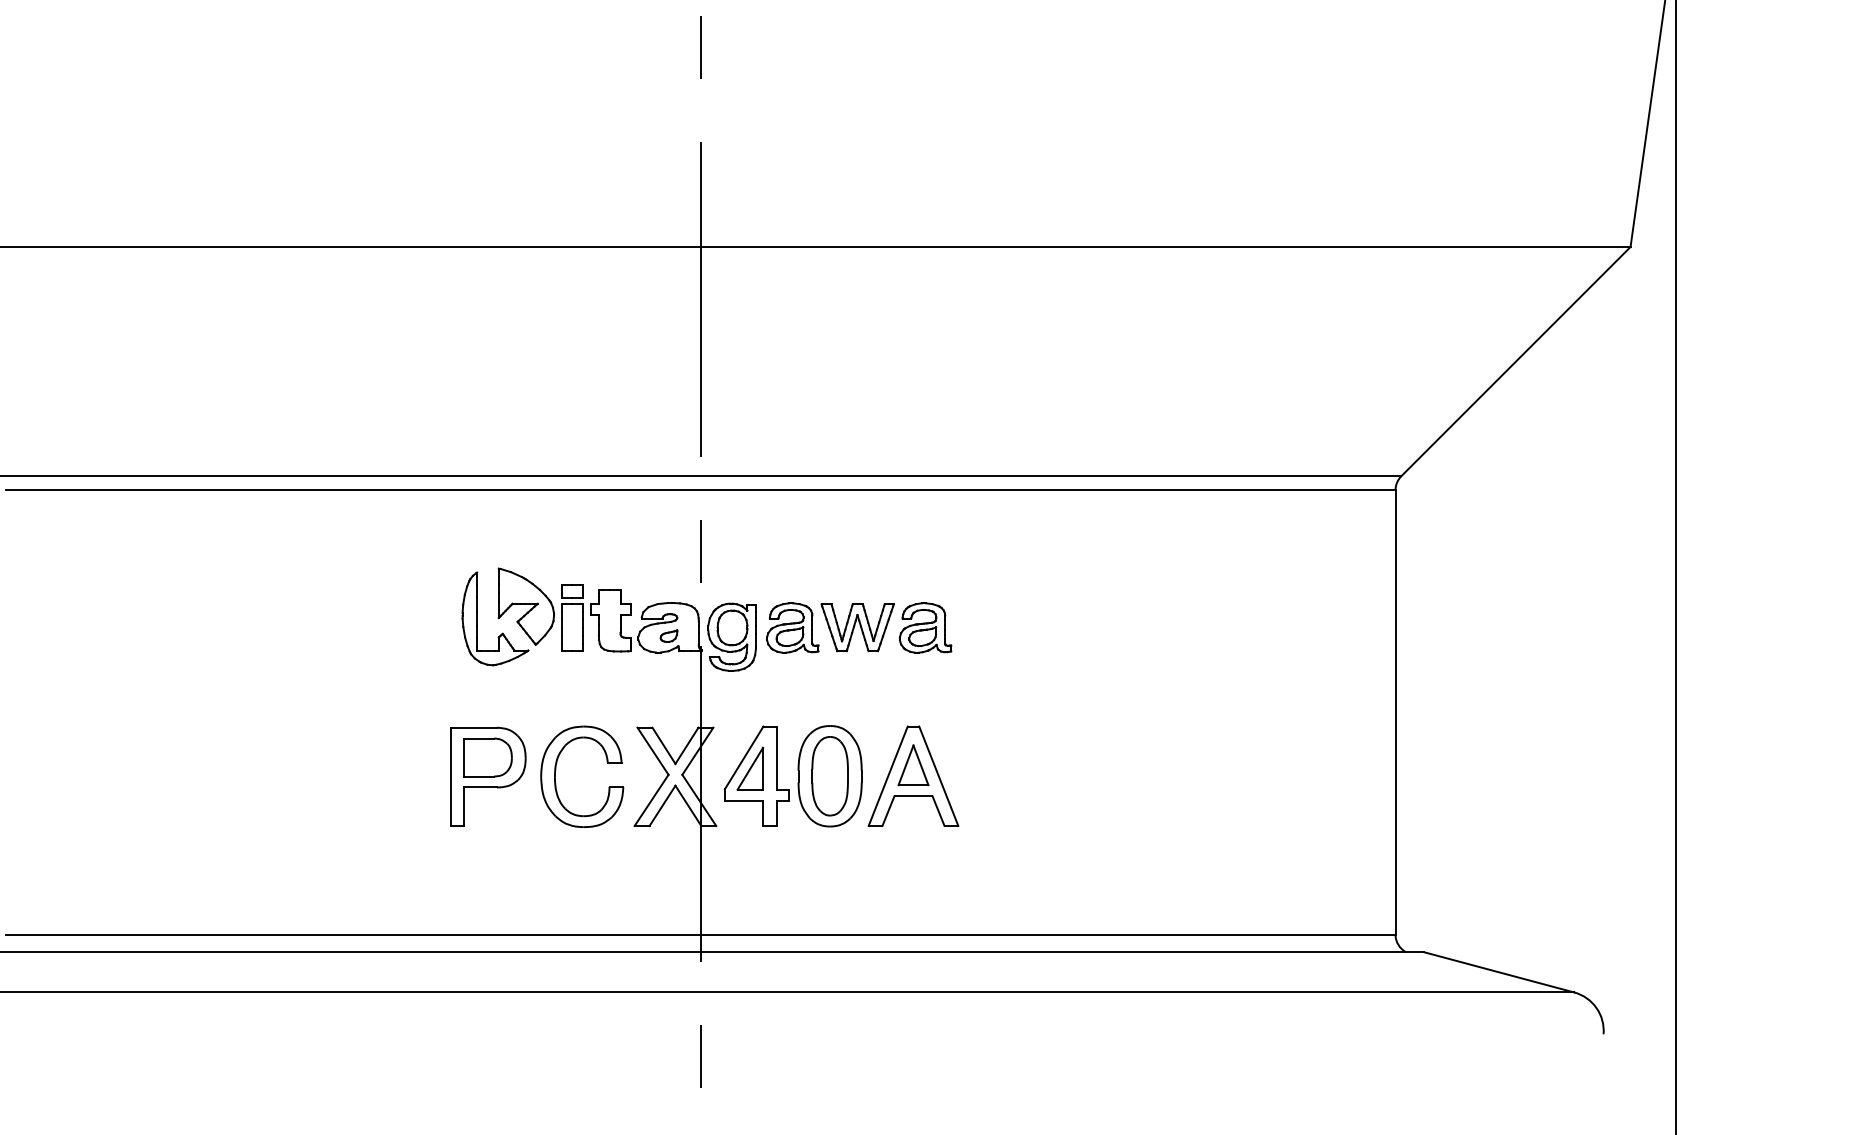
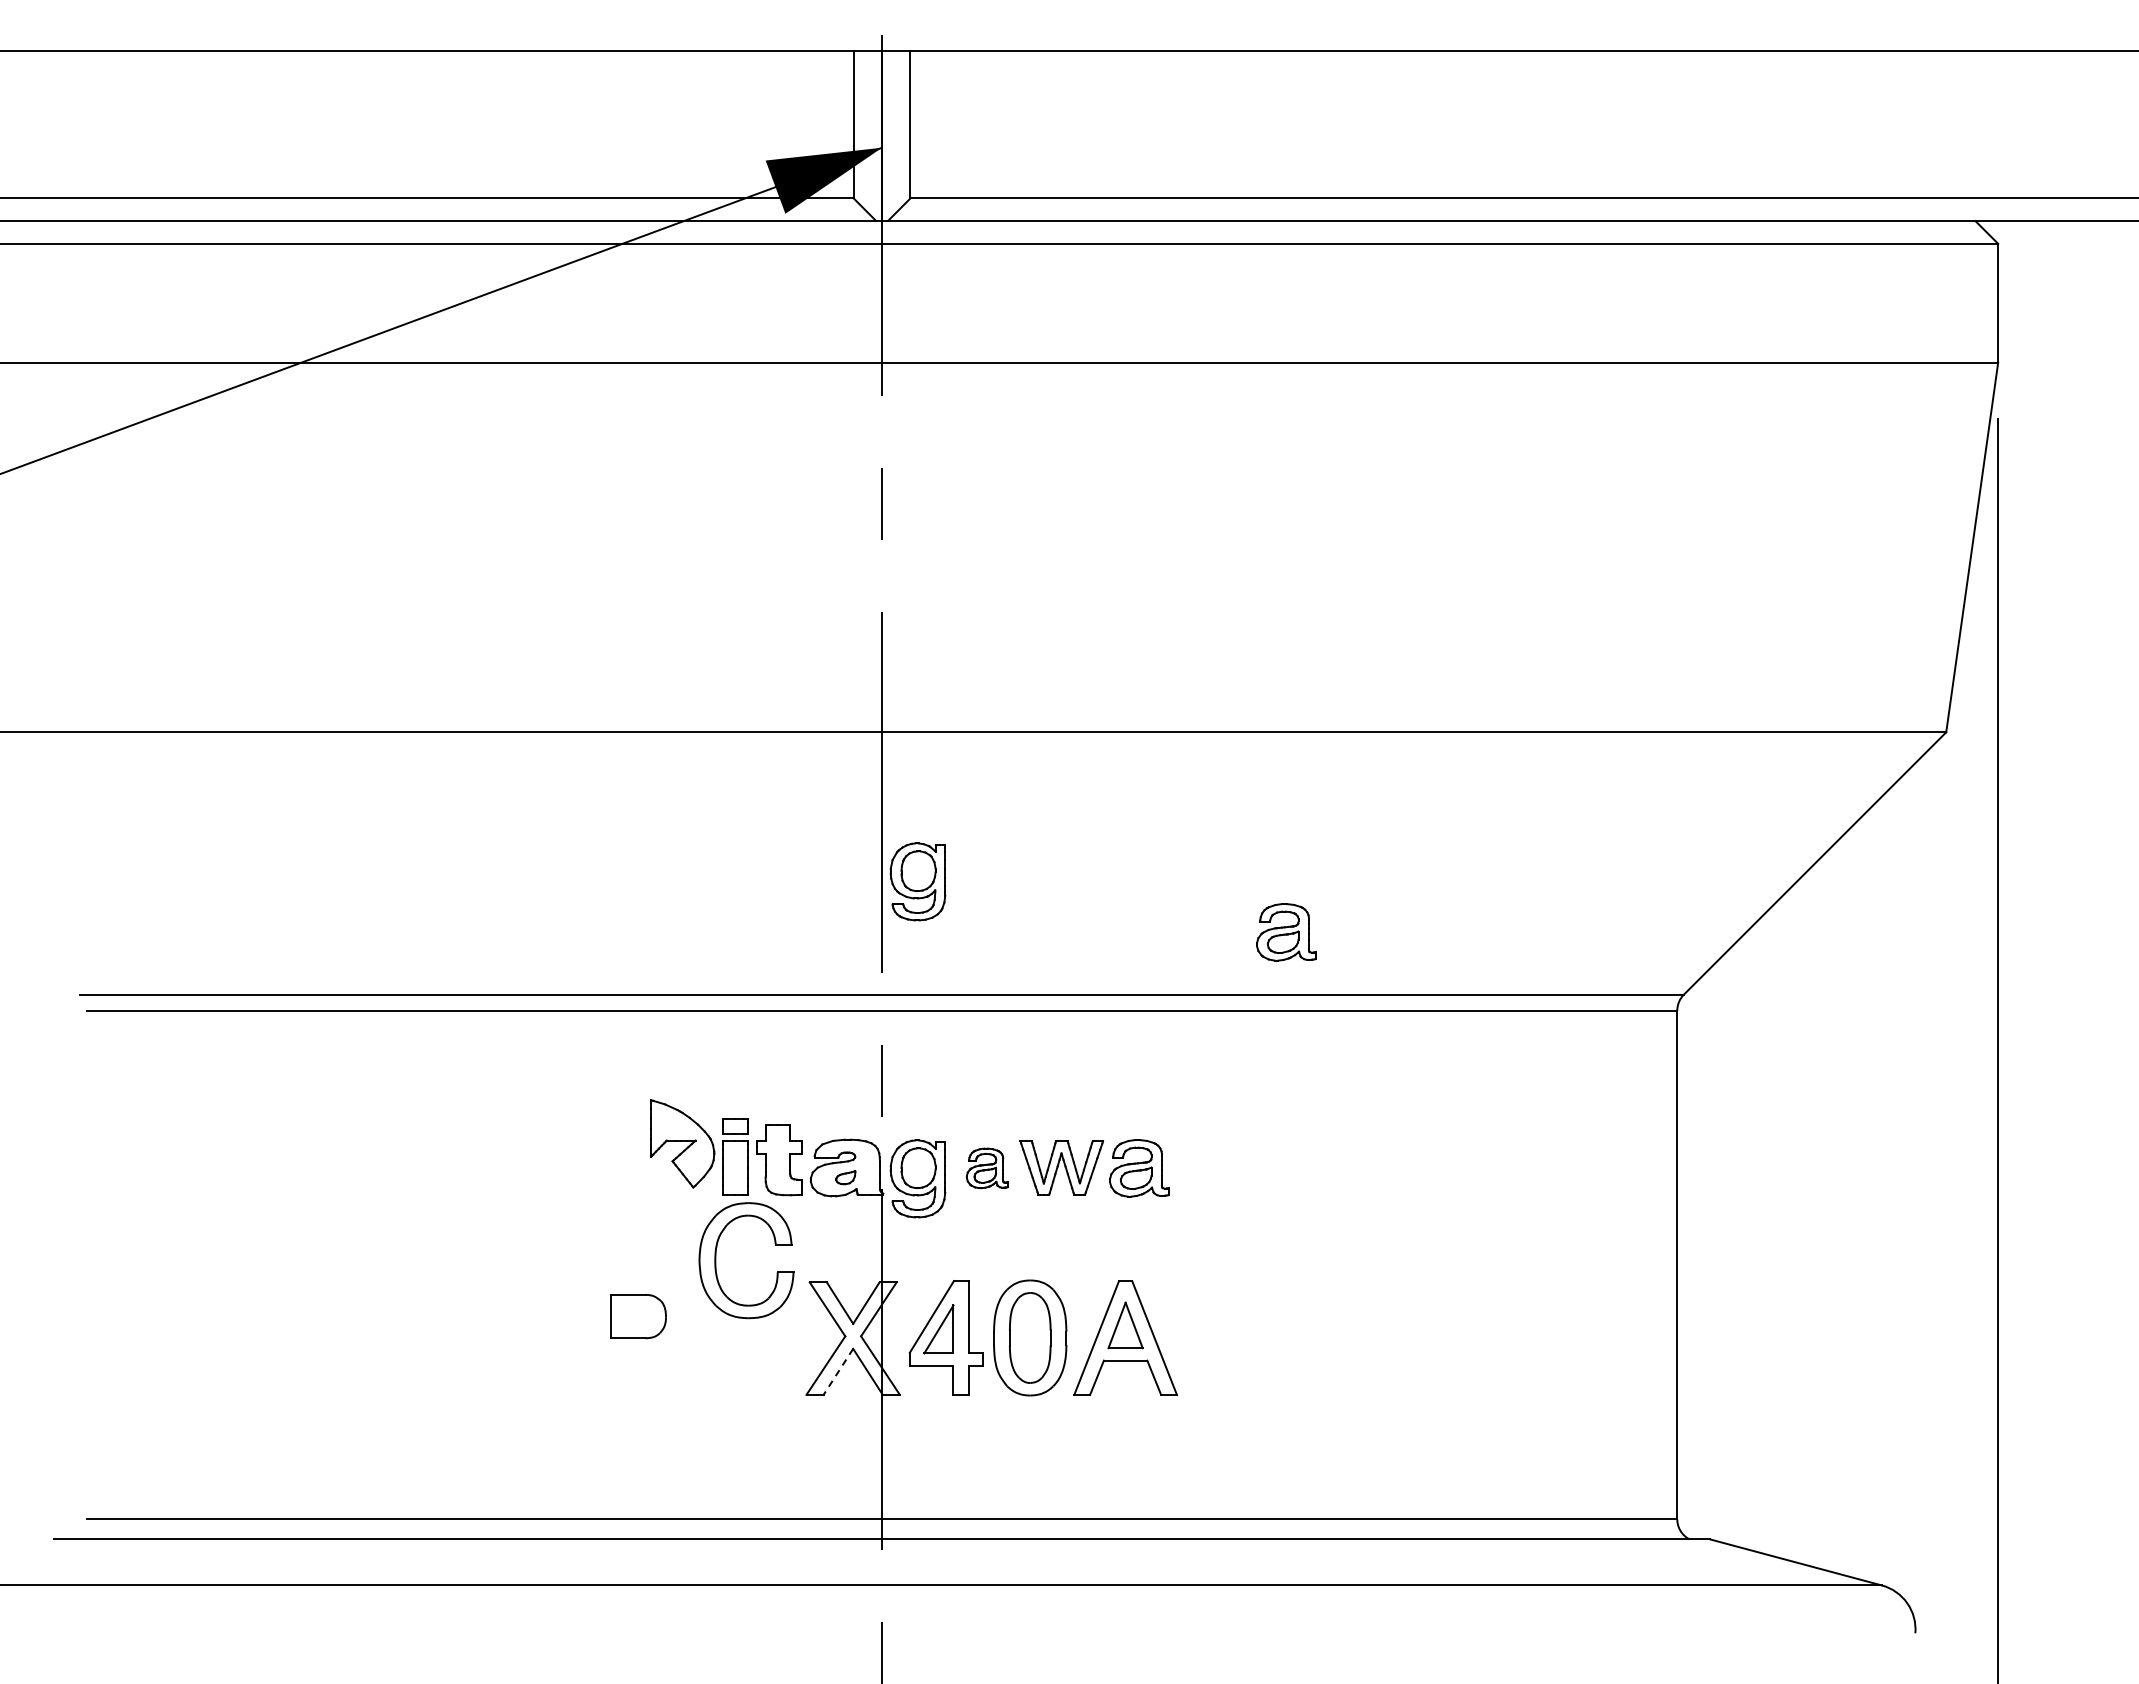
part: (731, 377) -> (917, 881), added
part: (1054, 421) -> (1286, 932), added
part: (792, 628) -> (987, 1168), size x0.7
part: (501, 633) -> (654, 1174), removed
part: (487, 776) -> (638, 1338), removed
part: (556, 776) -> (716, 1260), moved
line: (662, 806) -> (838, 1372), solid -> dashed

